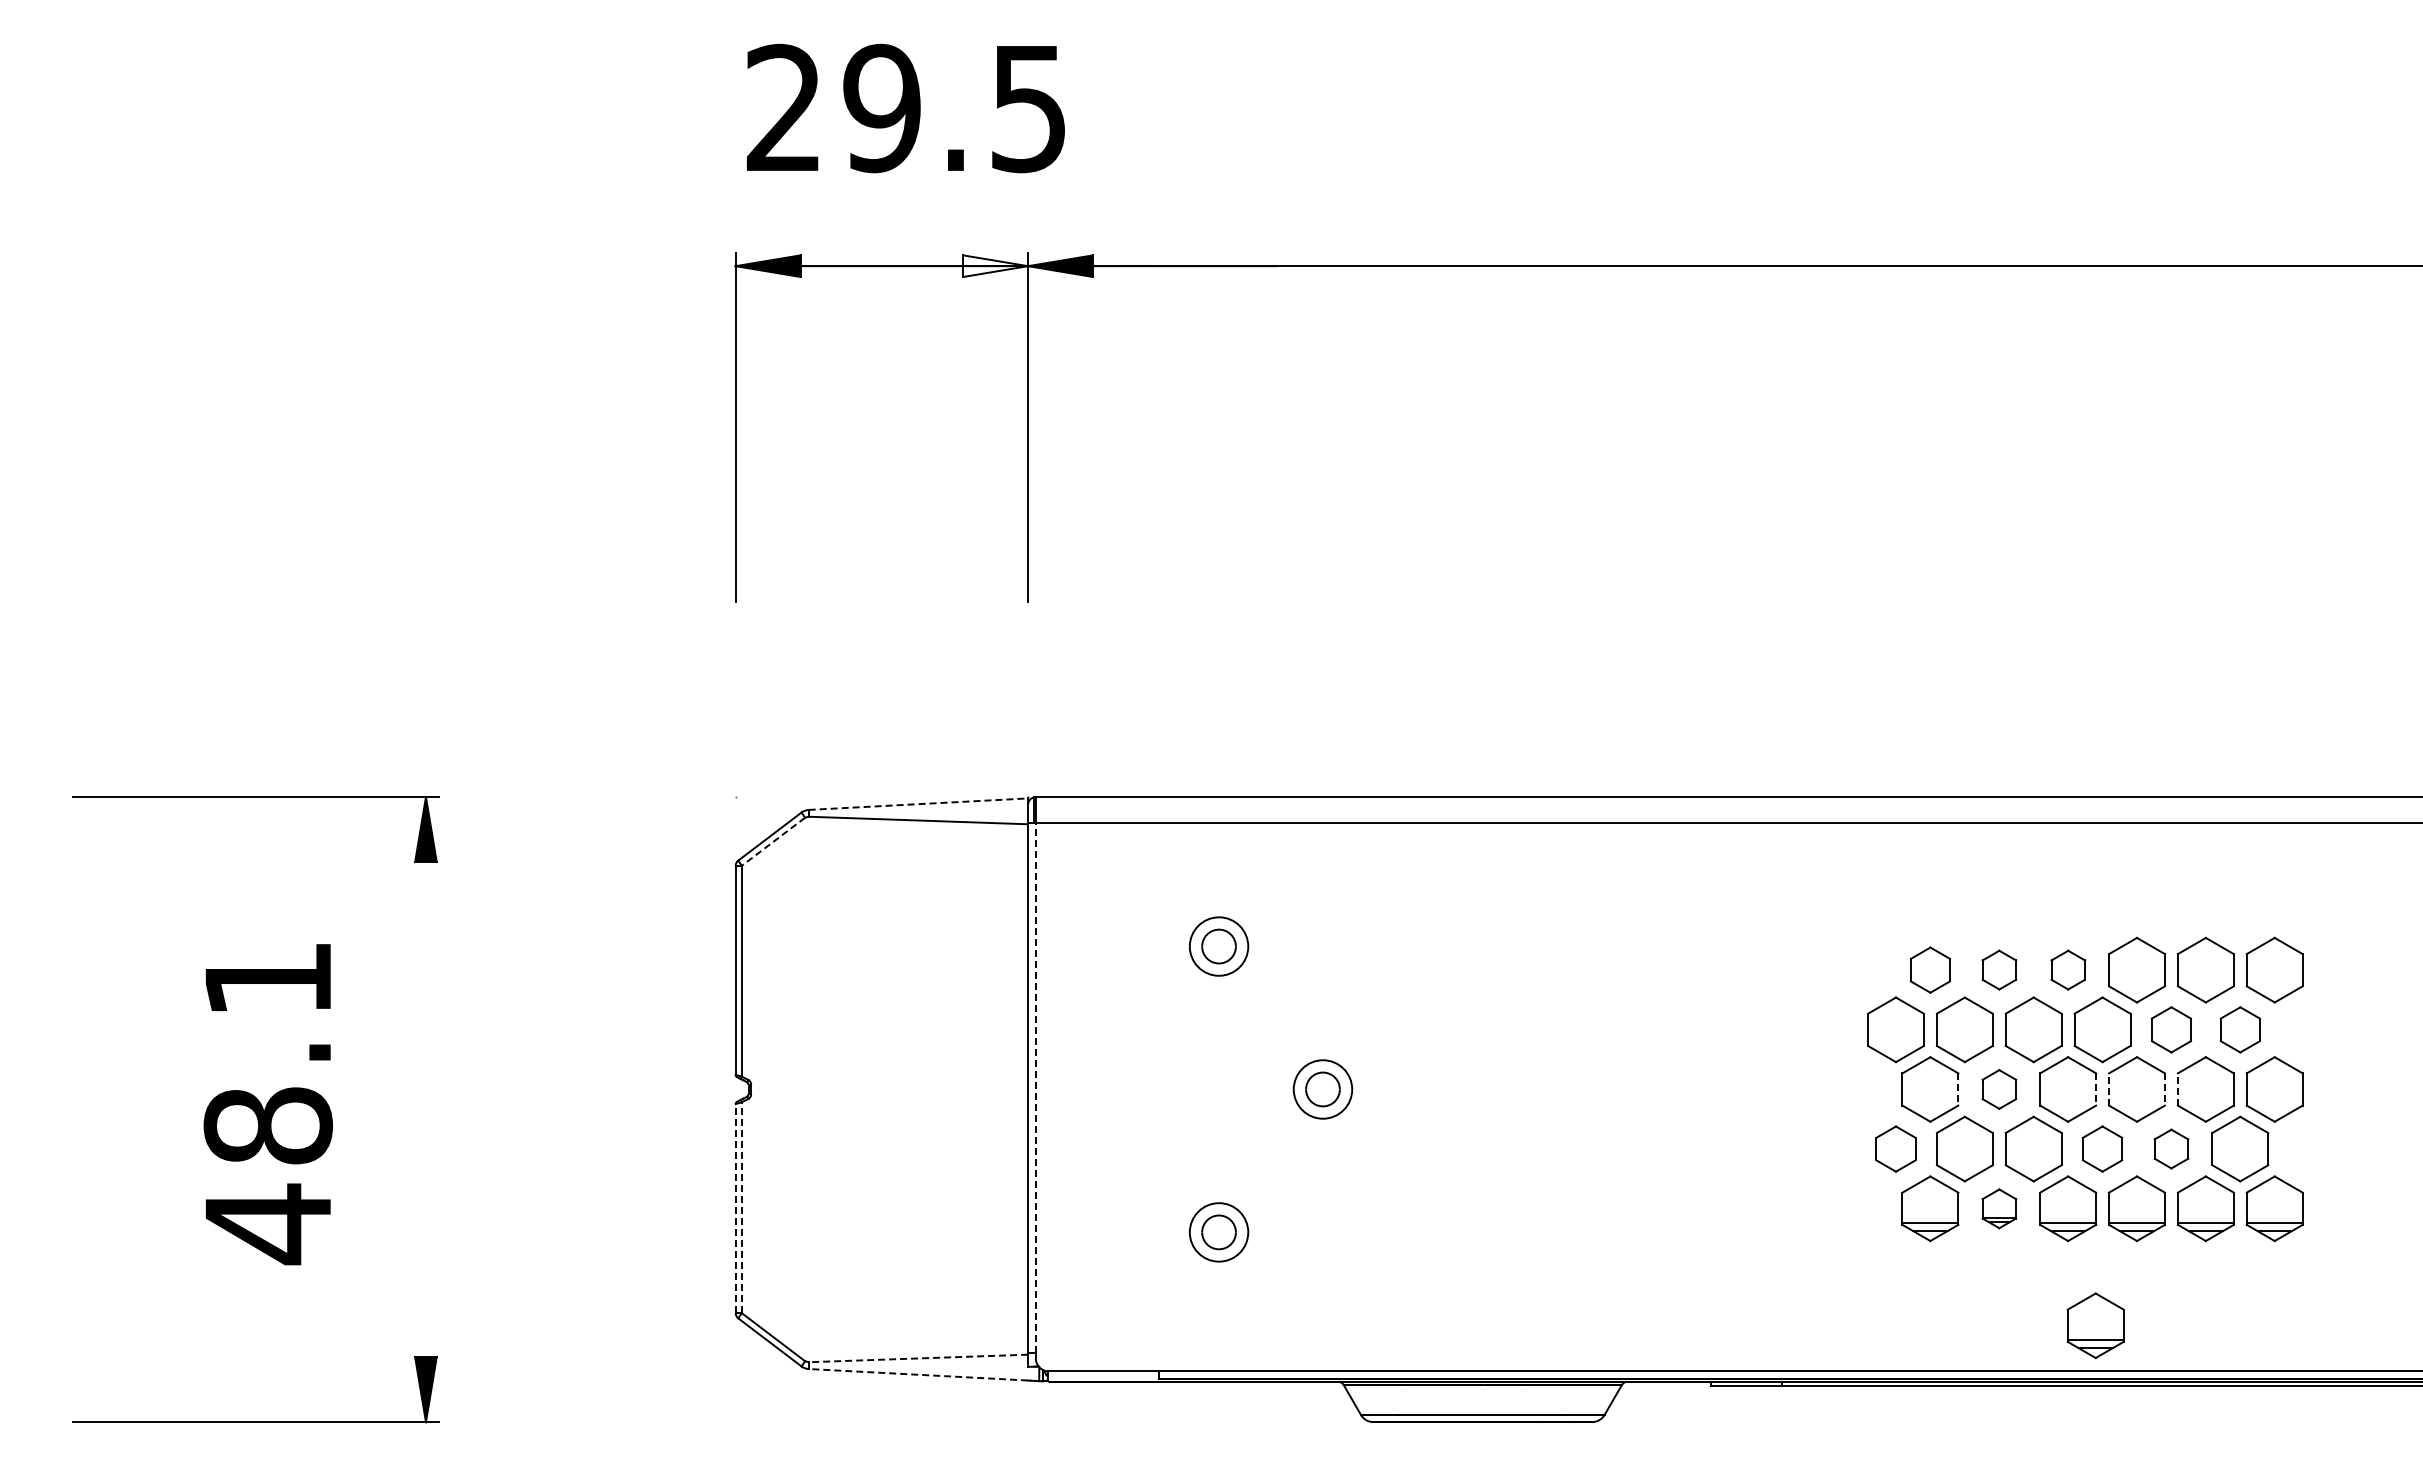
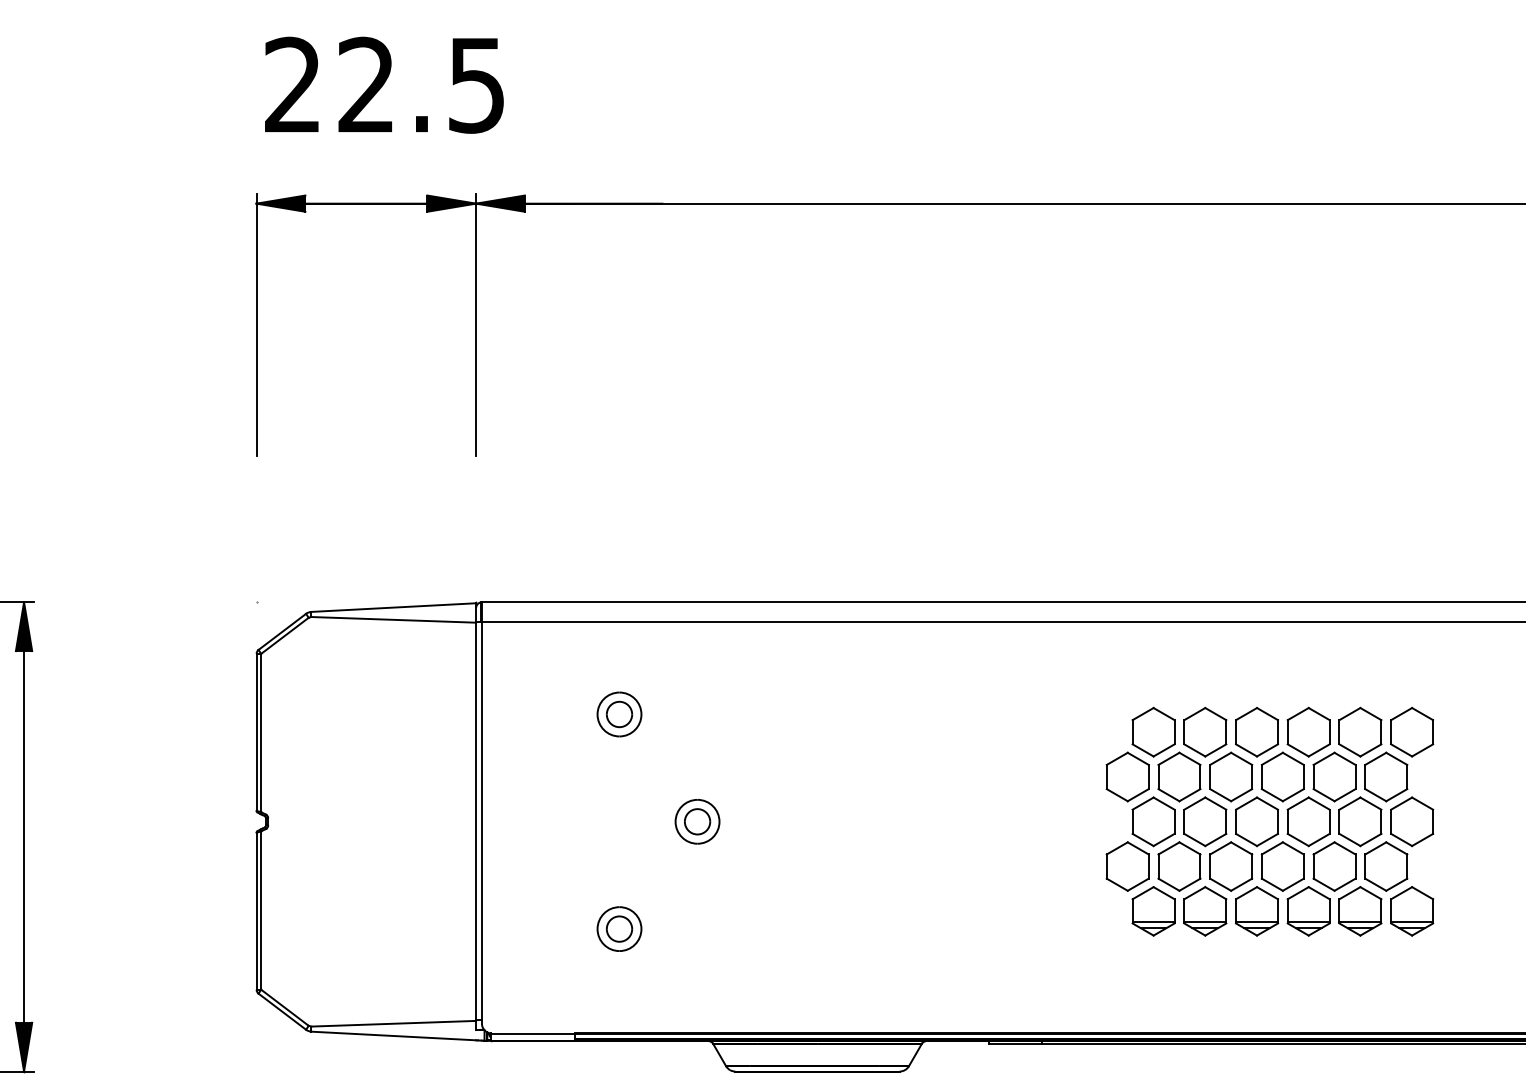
text: (881, 108) -> (366, 85), 29.5 -> 22.5
fill: (995, 266) -> (451, 203), added
line: (918, 804) -> (393, 607), dashed -> solid
line: (773, 841) -> (284, 635), dashed -> solid
part: (1930, 969) -> (1153, 731), size x1.43
part: (1999, 969) -> (1205, 731), size x1.67
part: (2068, 969) -> (1257, 731), size x1.67
part: (2171, 1029) -> (1334, 776), size x1.43
part: (2240, 1029) -> (1386, 776), size x1.43
line: (1035, 1087) -> (481, 820), dashed -> solid
line: (1958, 1089) -> (1174, 821), dashed -> solid
part: (1999, 1089) -> (1205, 821), size x1.67
line: (2096, 1089) -> (1278, 821), dashed -> solid
line: (2109, 1089) -> (1288, 821), dashed -> solid
line: (2164, 1089) -> (1329, 821), dashed -> solid
line: (2177, 1089) -> (1339, 821), dashed -> solid
line: (425, 1109) -> (23, 836), added
part: (1895, 1148) -> (1127, 866), size x1.43
part: (2102, 1148) -> (1282, 866), size x1.43
part: (2171, 1148) -> (1334, 866), size x1.67
line: (741, 1207) -> (260, 910), dashed -> solid
line: (735, 1208) -> (256, 911), dashed -> solid
part: (1999, 1208) -> (1205, 911), size x1.67
part: (2095, 1325) -> (1277, 999), removed
line: (918, 1358) -> (393, 1023), dashed -> solid
line: (918, 1374) -> (393, 1035), dashed -> solid

